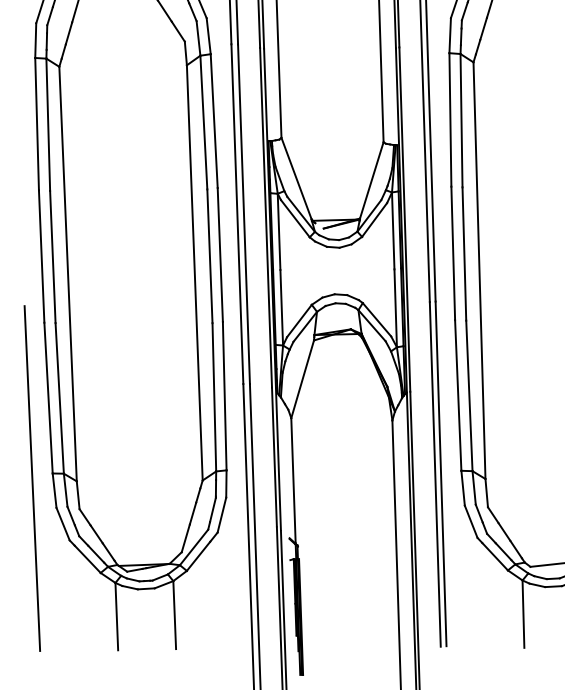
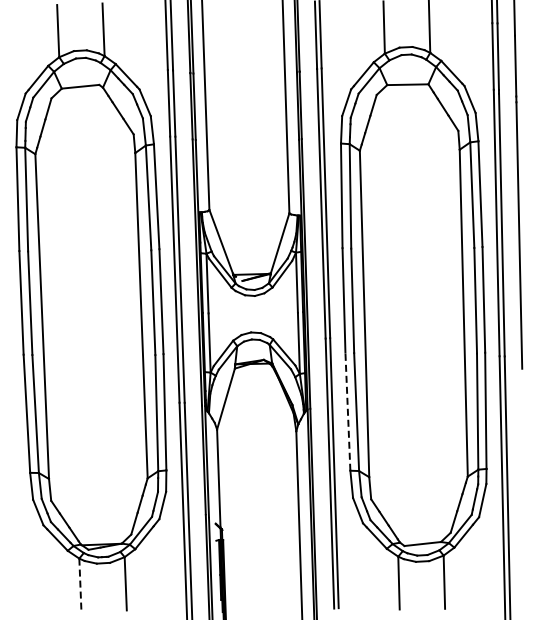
line: (457, 395) -> (347, 411), solid -> dashed
line: (32, 478) -> (14, 476), removed
line: (116, 617) -> (80, 585), solid -> dashed

